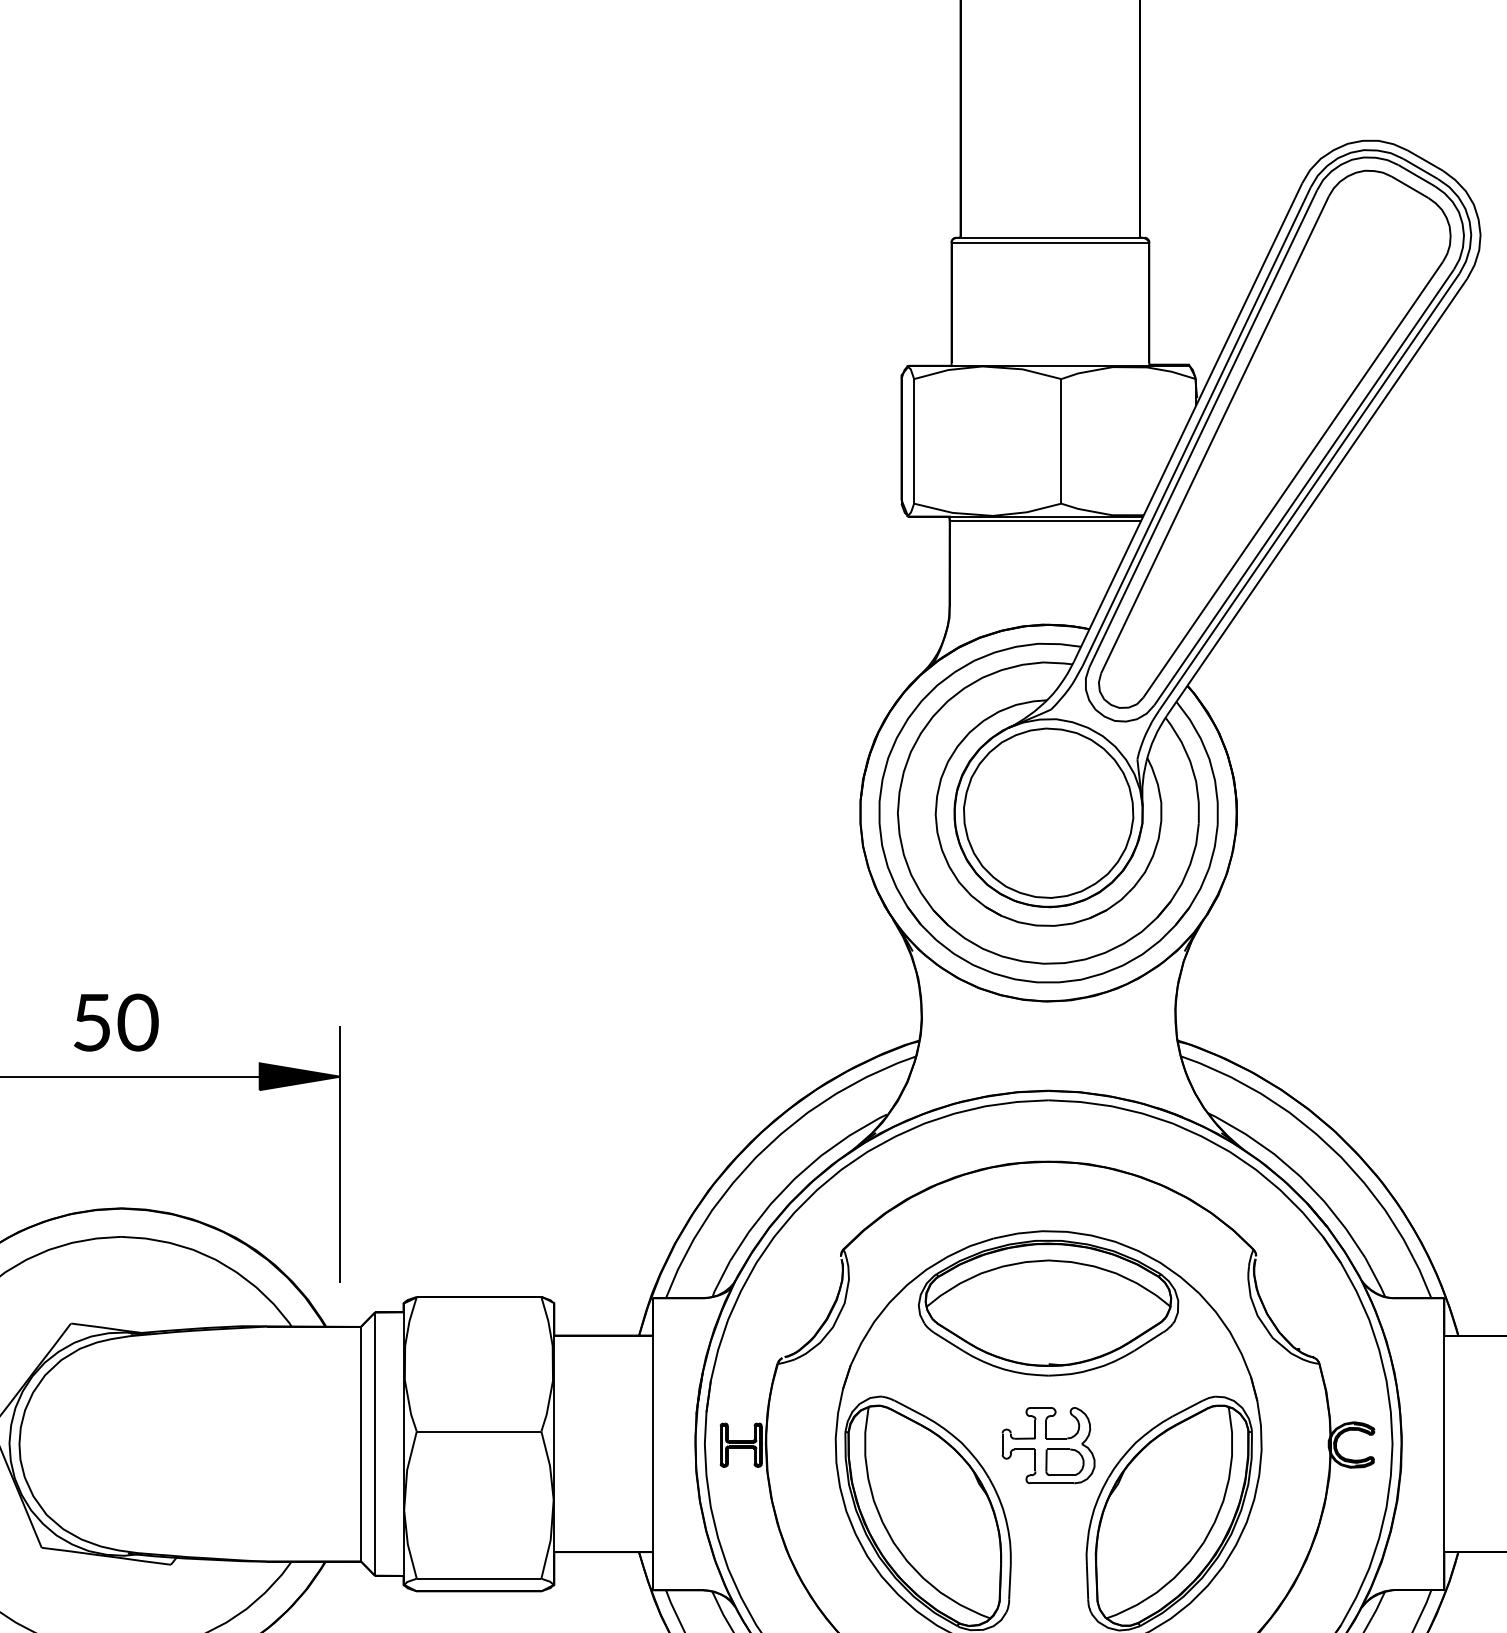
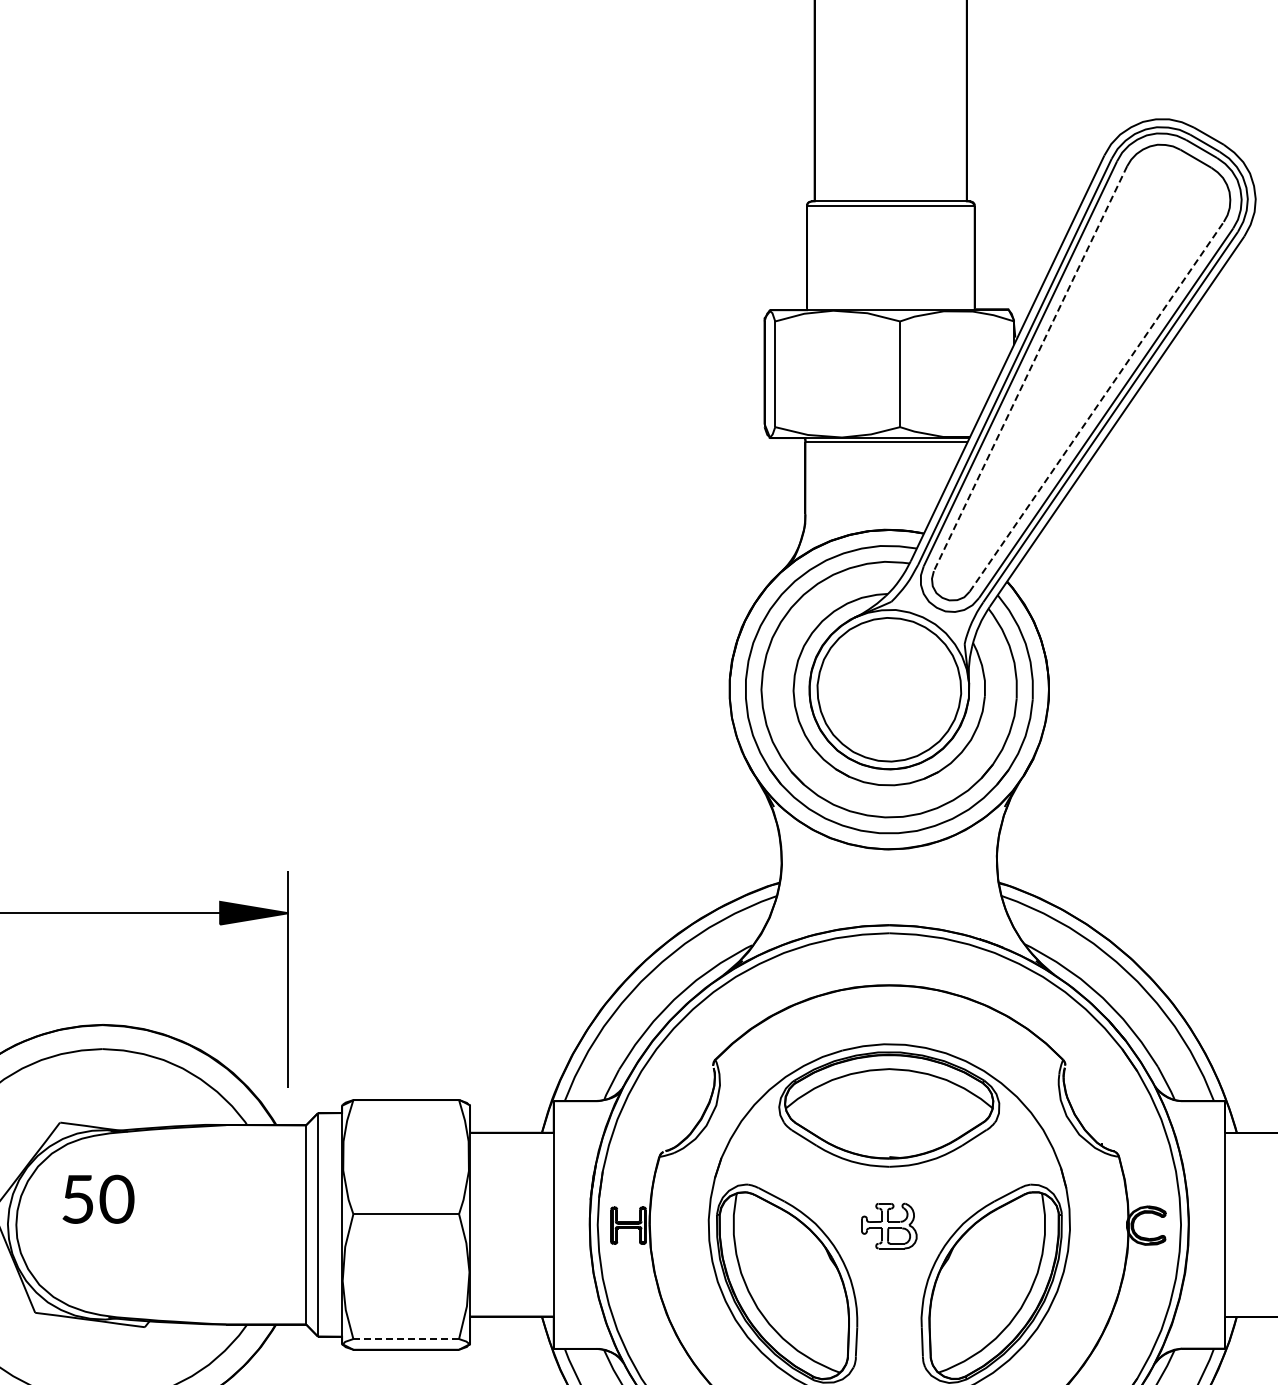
line: (1215, 435) -> (1030, 369), solid -> dashed
line: (1294, 479) -> (1097, 406), solid -> dashed
text: (116, 1021) -> (98, 1198), moved
part: (1048, 1444) -> (889, 1225), size x0.7
line: (479, 1579) -> (406, 1339), solid -> dashed

